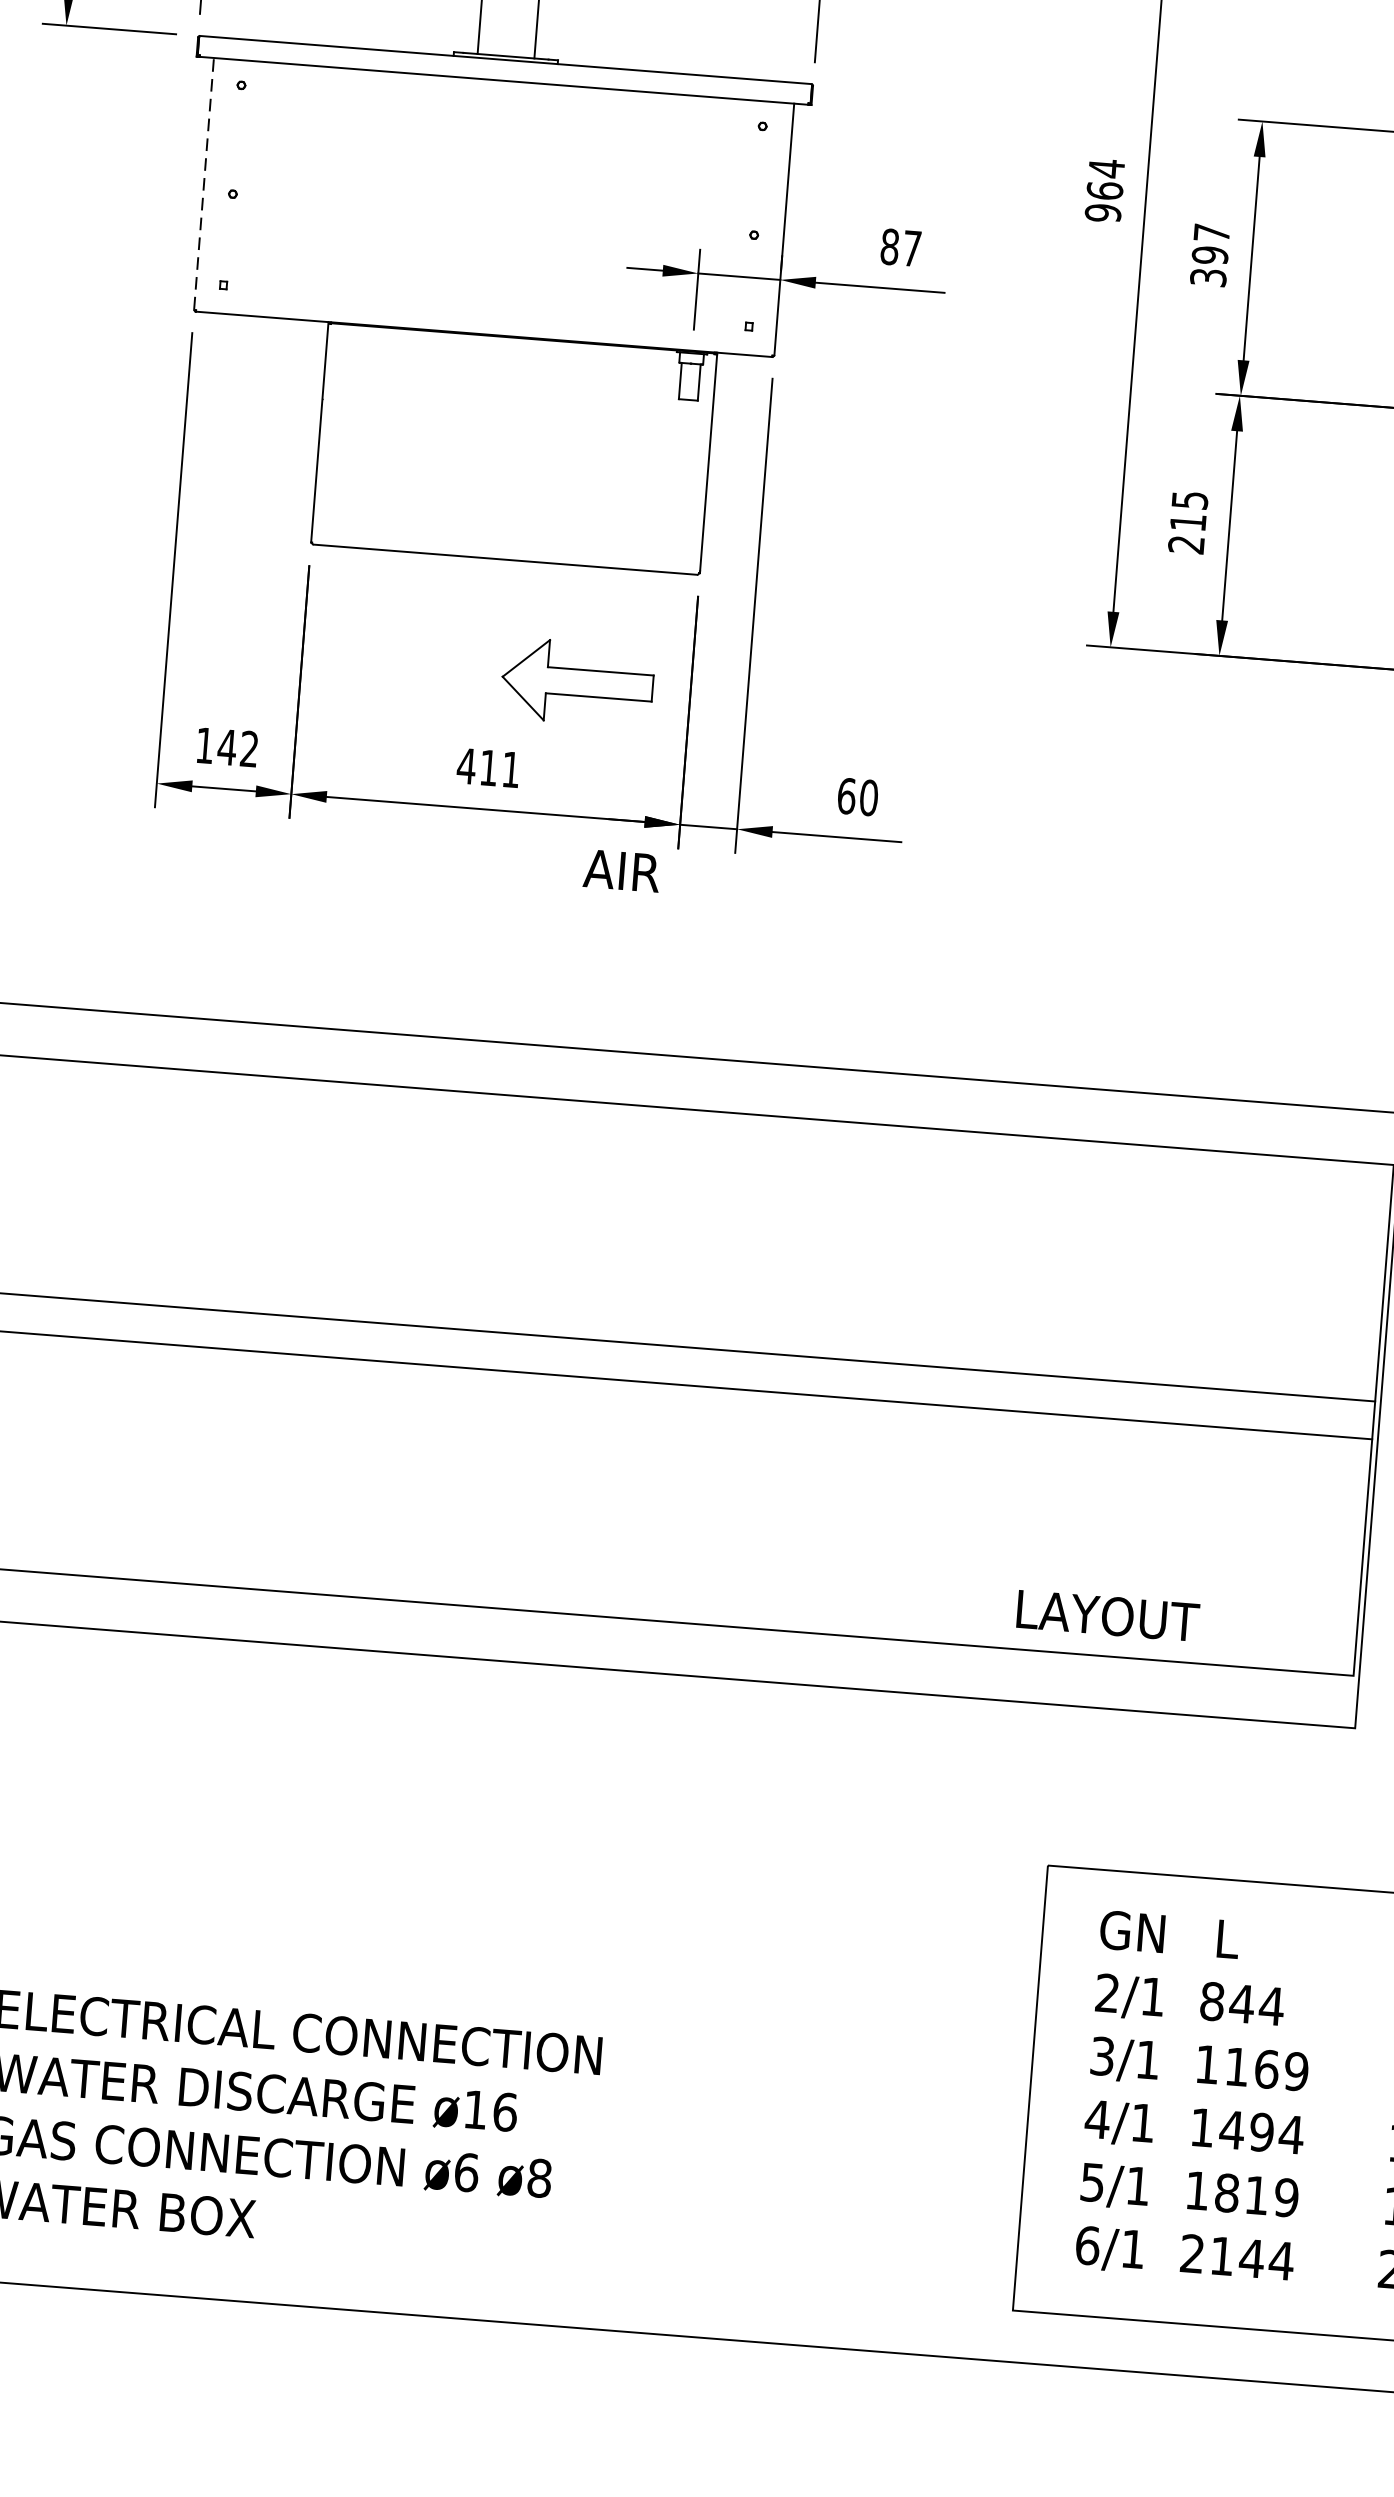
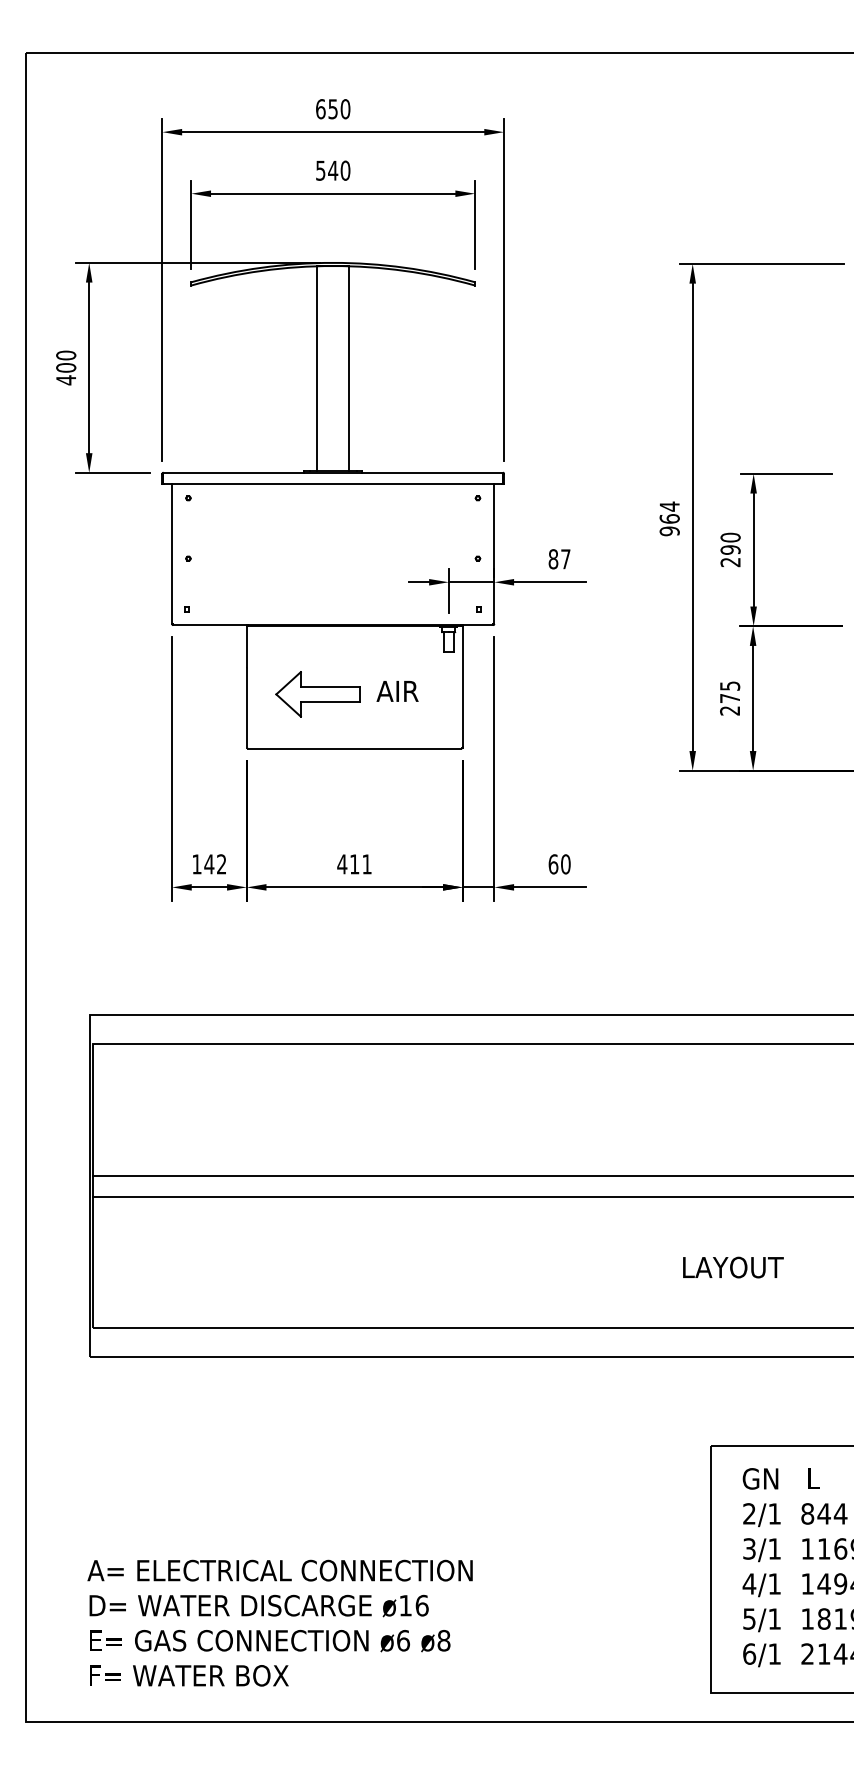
line: (204, 184) -> (172, 554), dashed -> solid
text: (1210, 254) -> (730, 549), 397 -> 290
text: (1187, 522) -> (729, 698), 215 -> 275
part: (576, 682) -> (317, 694), moved
text: (621, 871) -> (397, 691), moved
text: (1108, 1615) -> (733, 1267), moved

